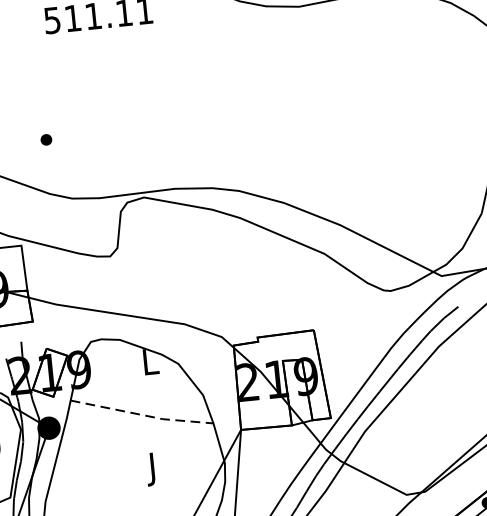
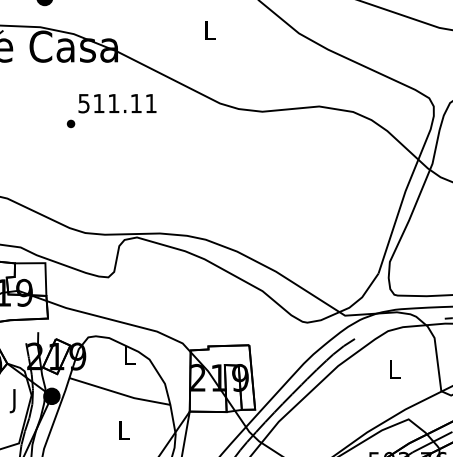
part: (45, 139) -> (70, 123), moved
line: (143, 414) -> (120, 393), dashed -> solid
text: (152, 469) -> (123, 433), J -> L

